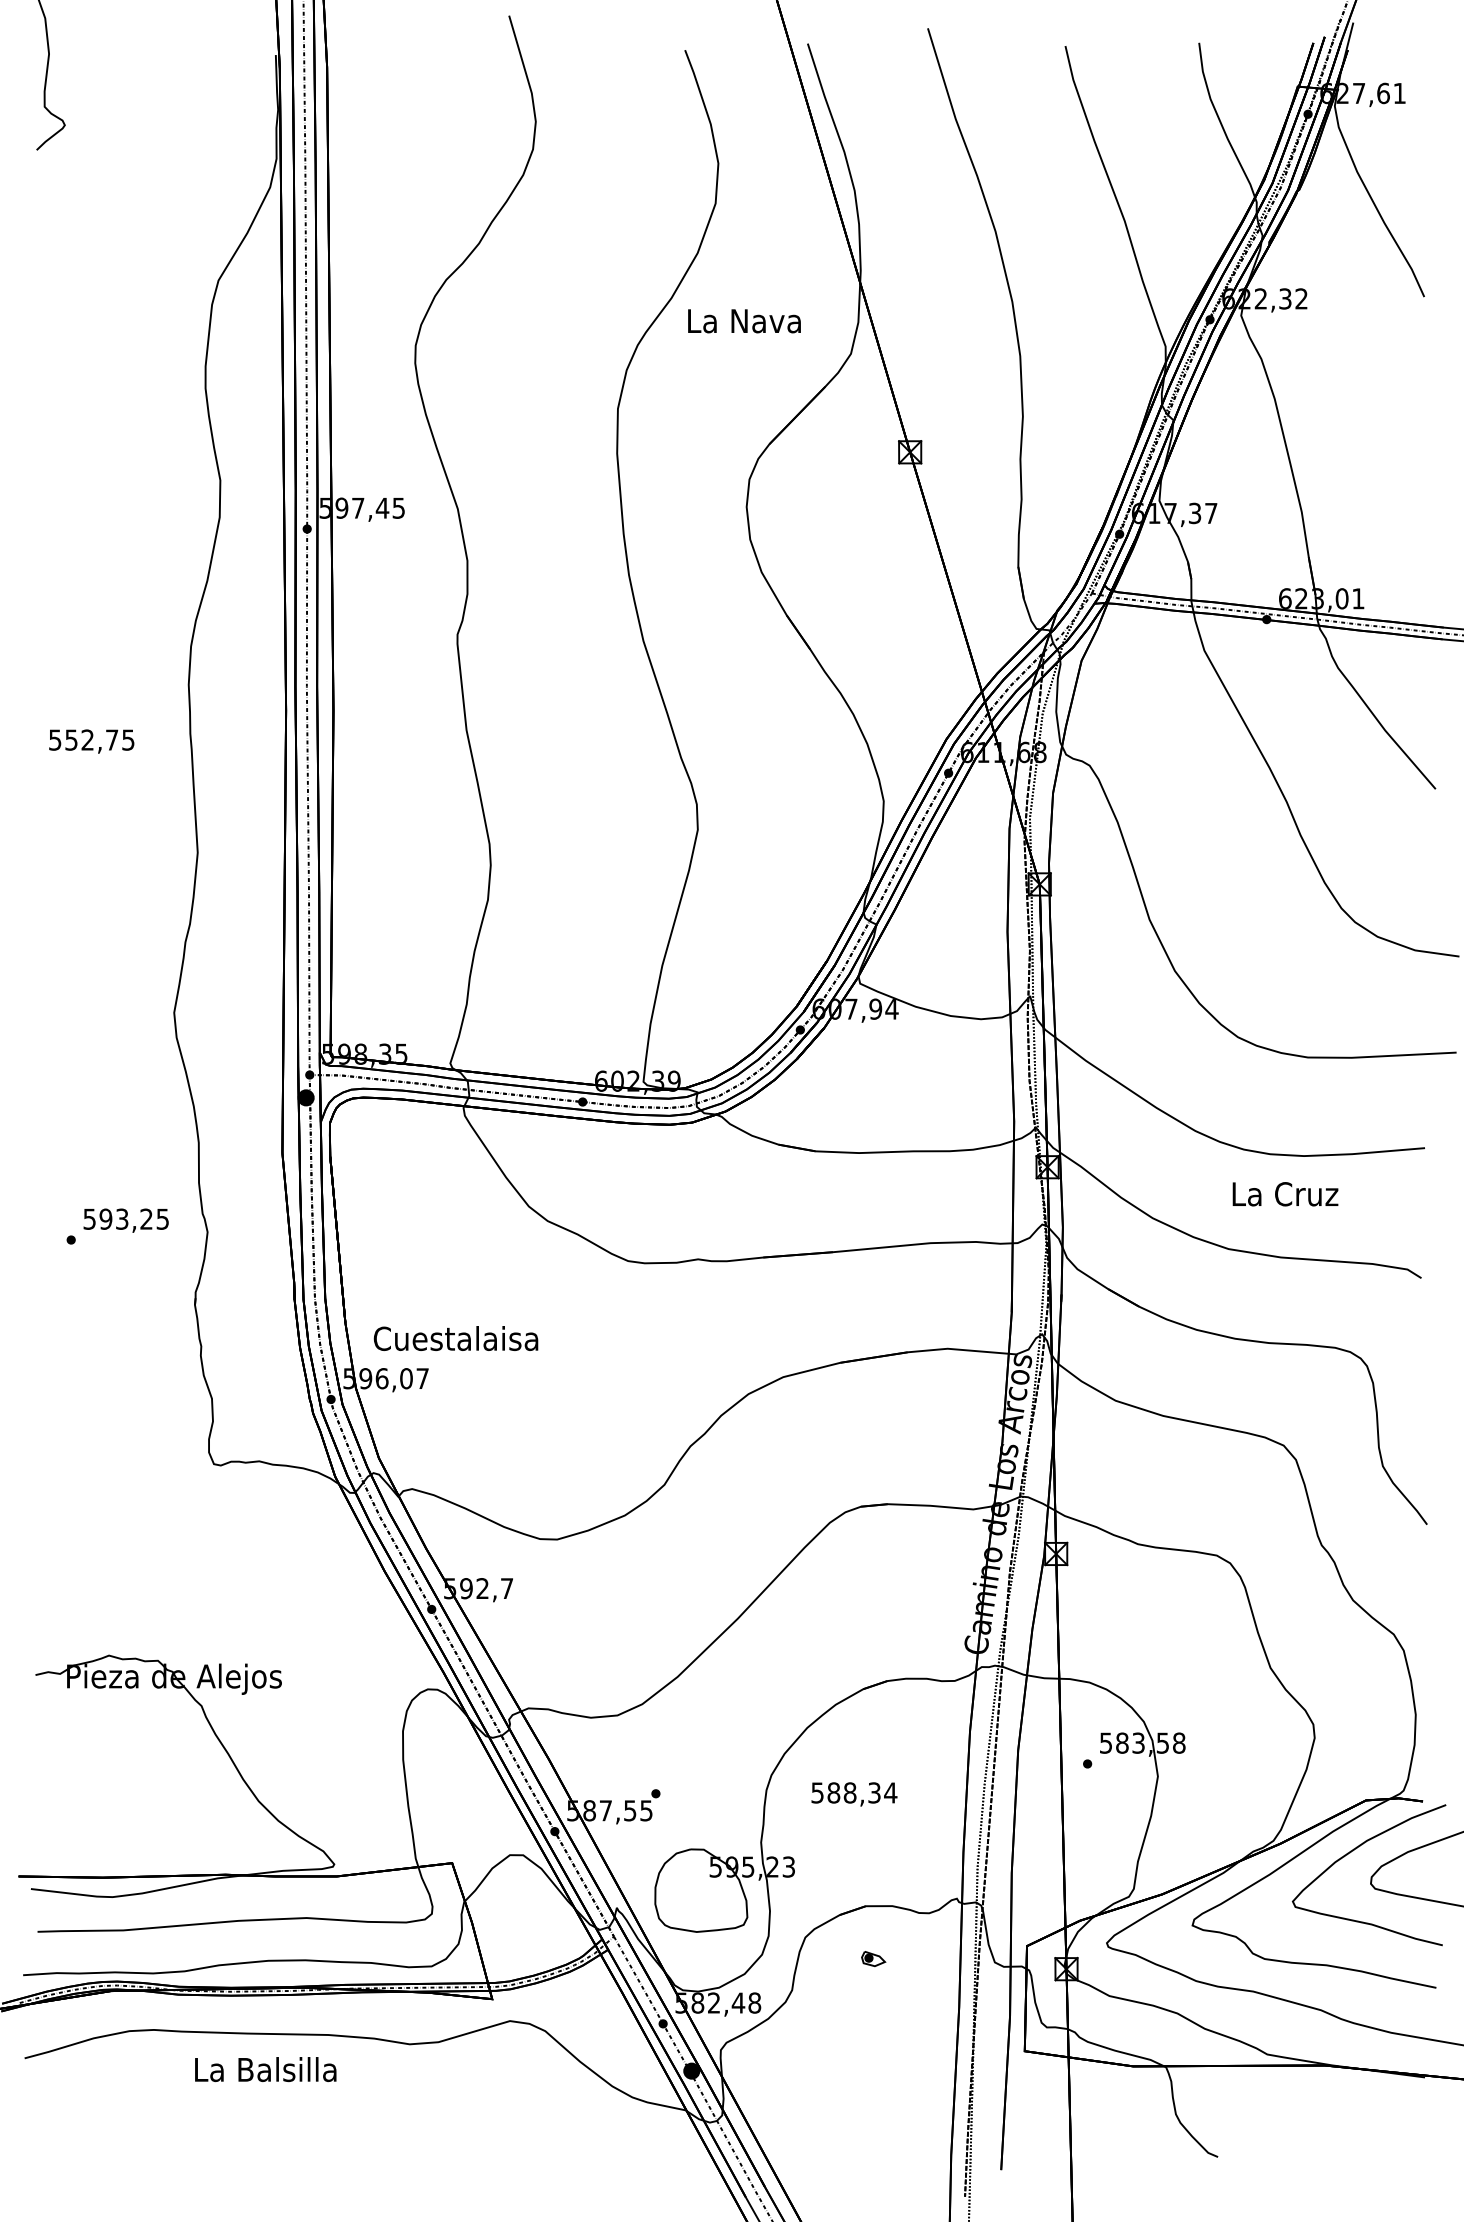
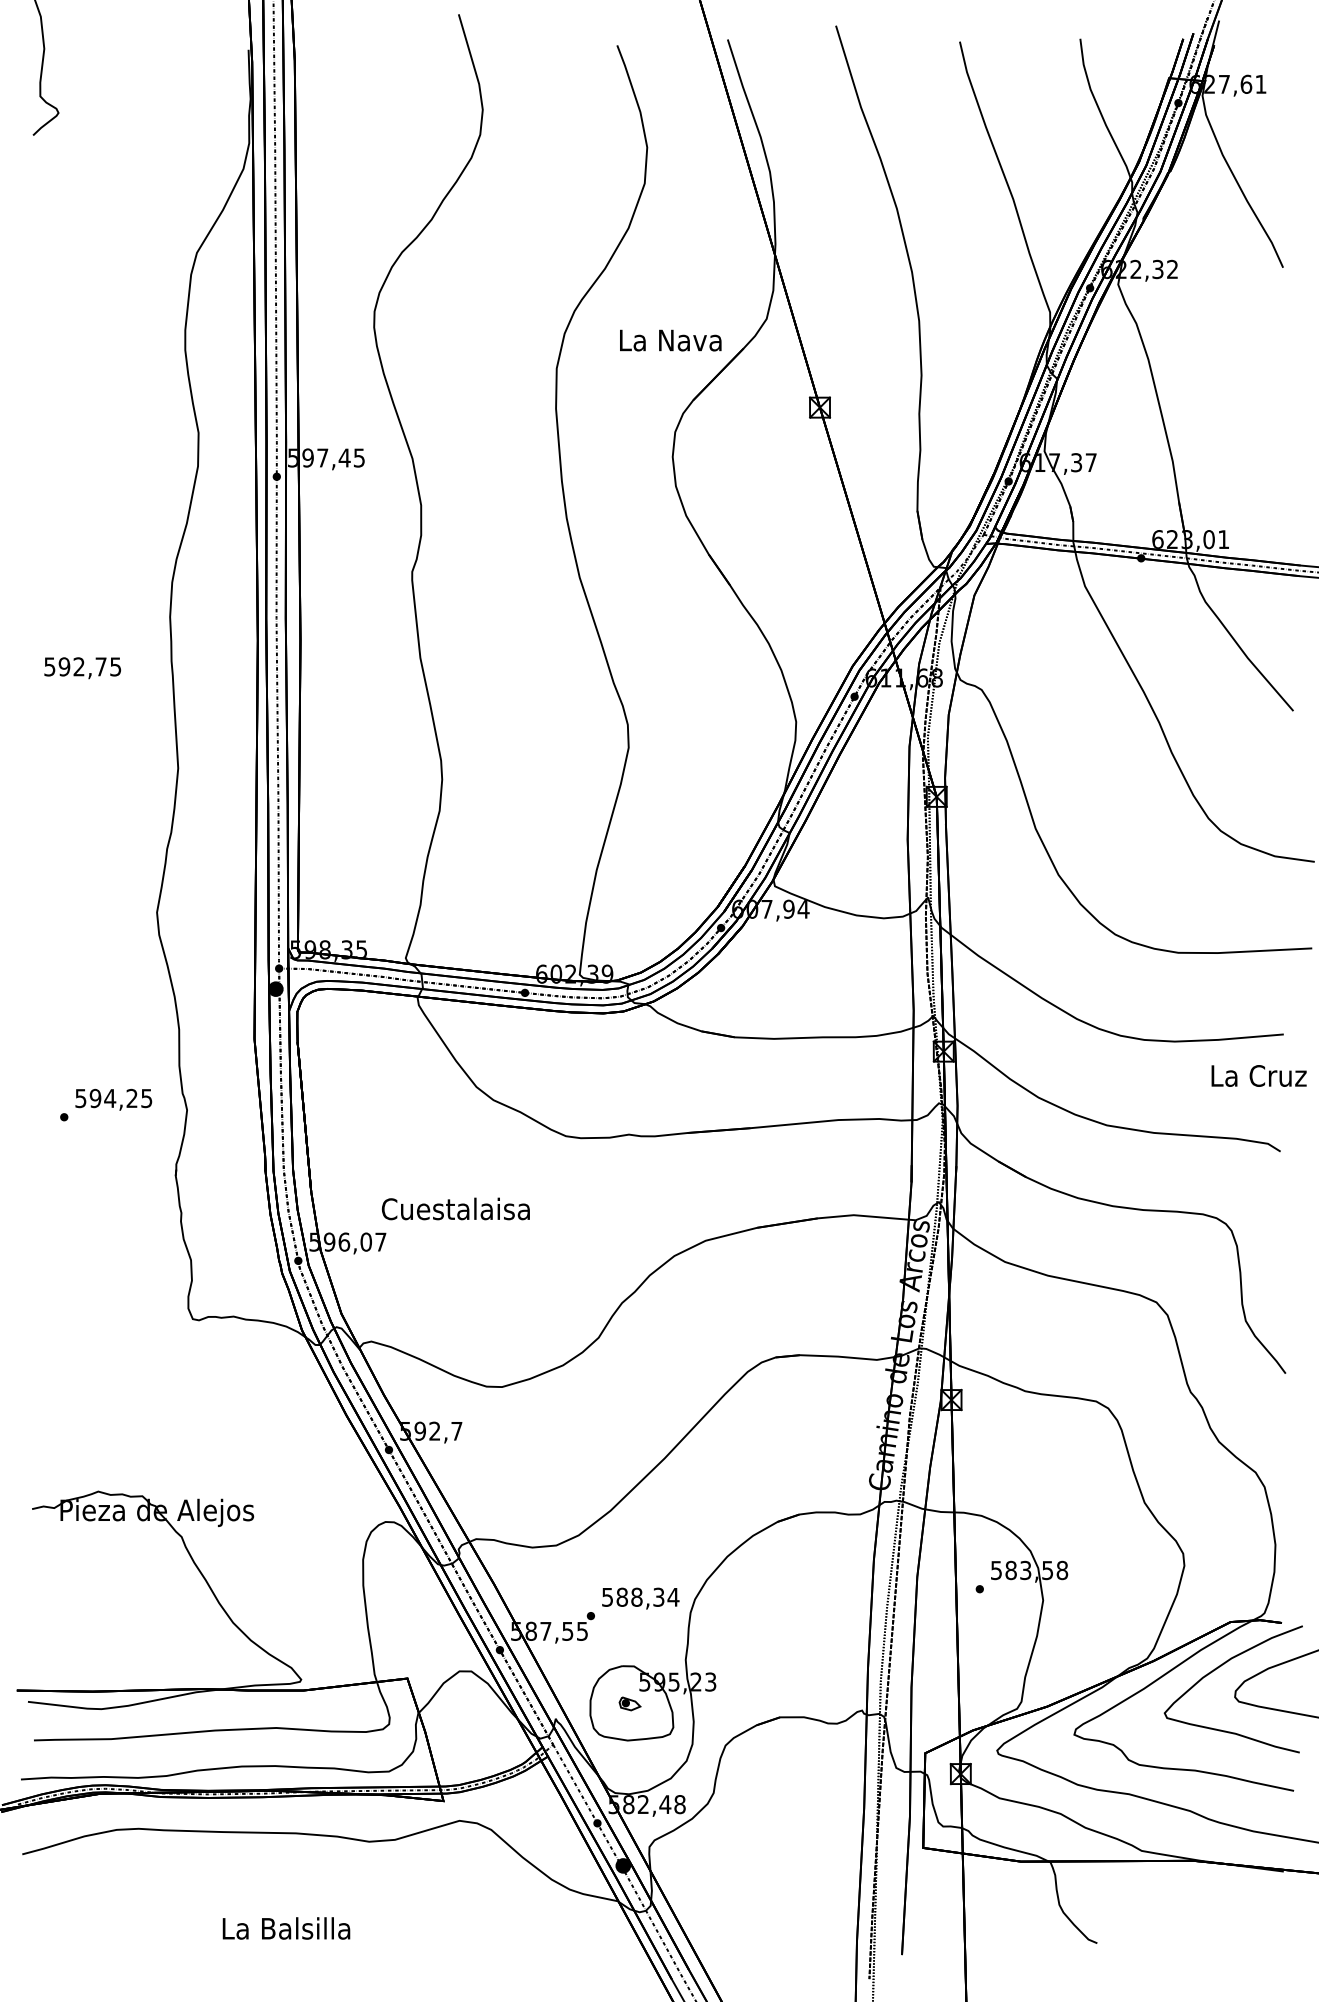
text: (744, 321) -> (670, 340), moved
text: (71, 739) -> (64, 666), 552,75 -> 592,75
text: (1284, 1193) -> (1258, 1075), moved
text: (122, 1219) -> (110, 1098), 593,25 -> 594,25
text: (455, 1338) -> (455, 1208), moved
text: (854, 1794) -> (640, 1598), moved
part: (872, 1958) -> (629, 1703), moved
text: (265, 2069) -> (286, 1928), moved

